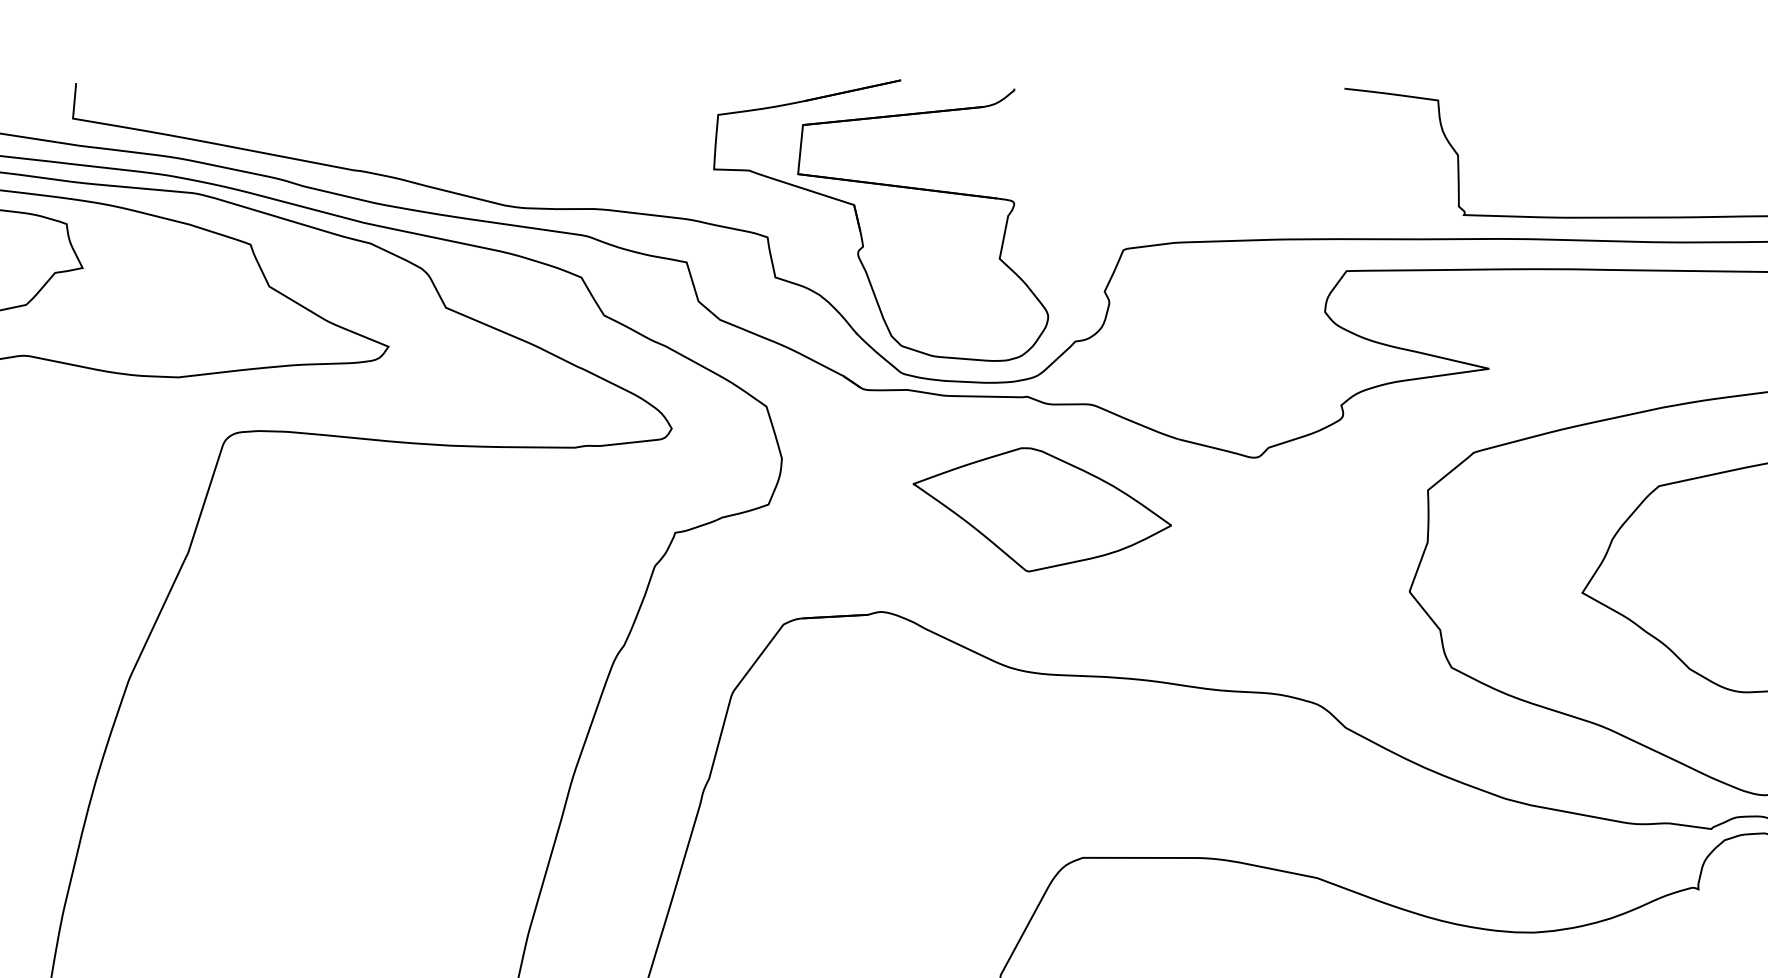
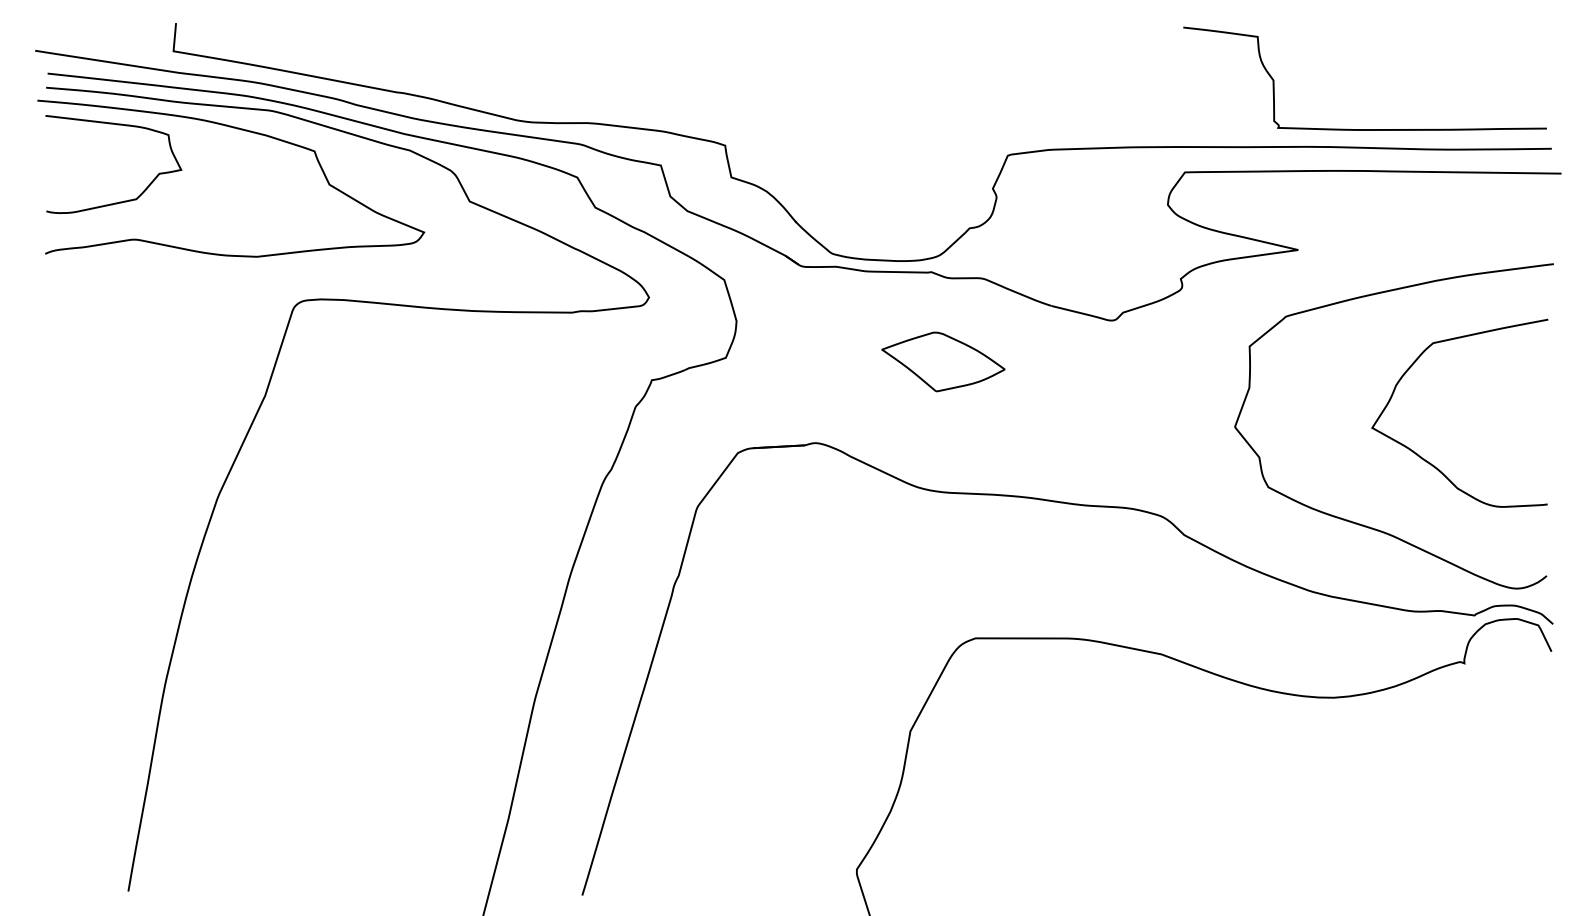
part: (859, 222) -> (798, 133), removed
part: (1042, 509) -> (943, 361), size x0.6

